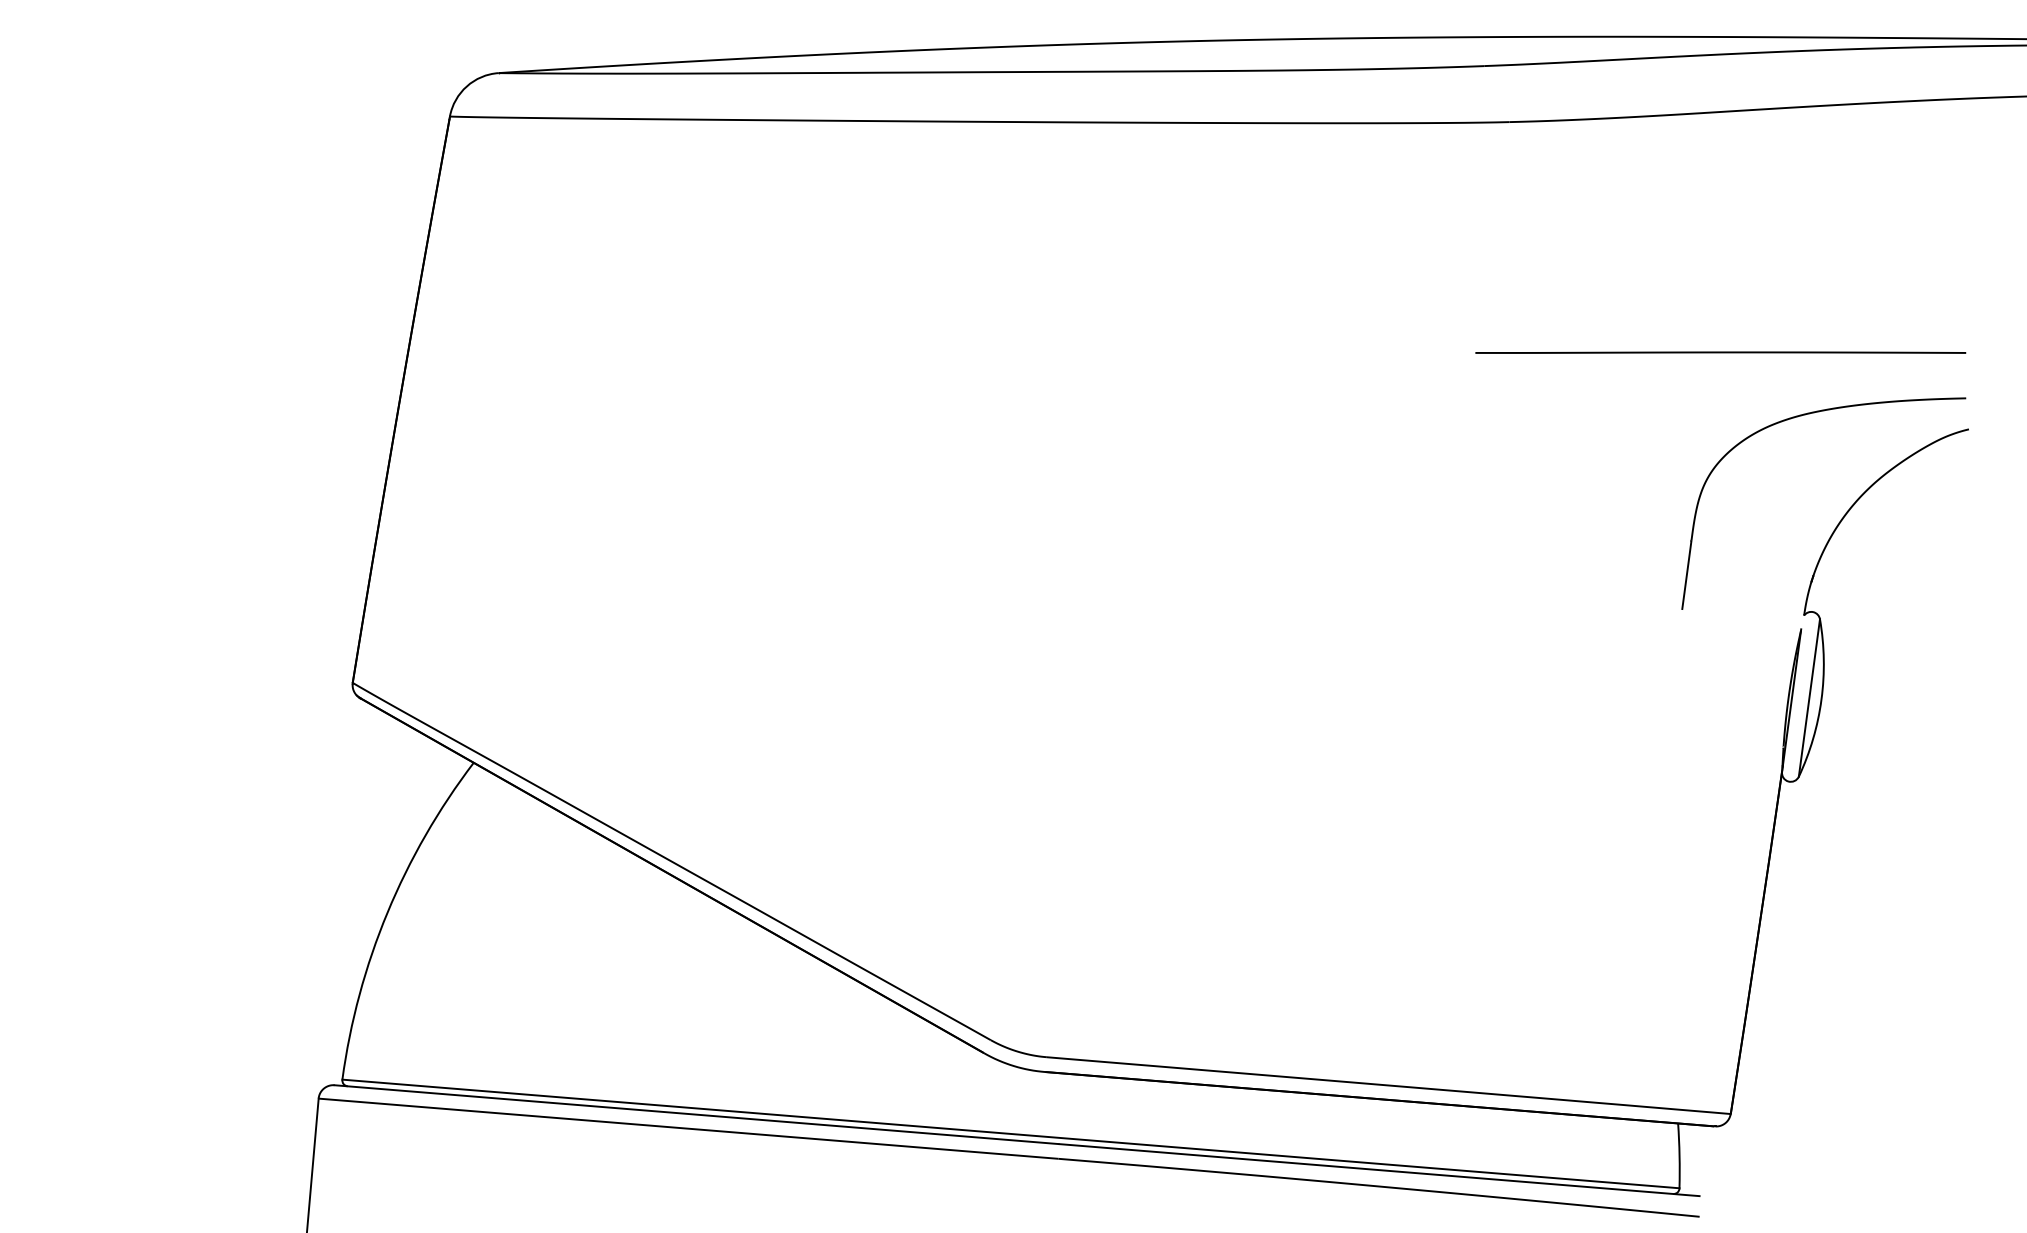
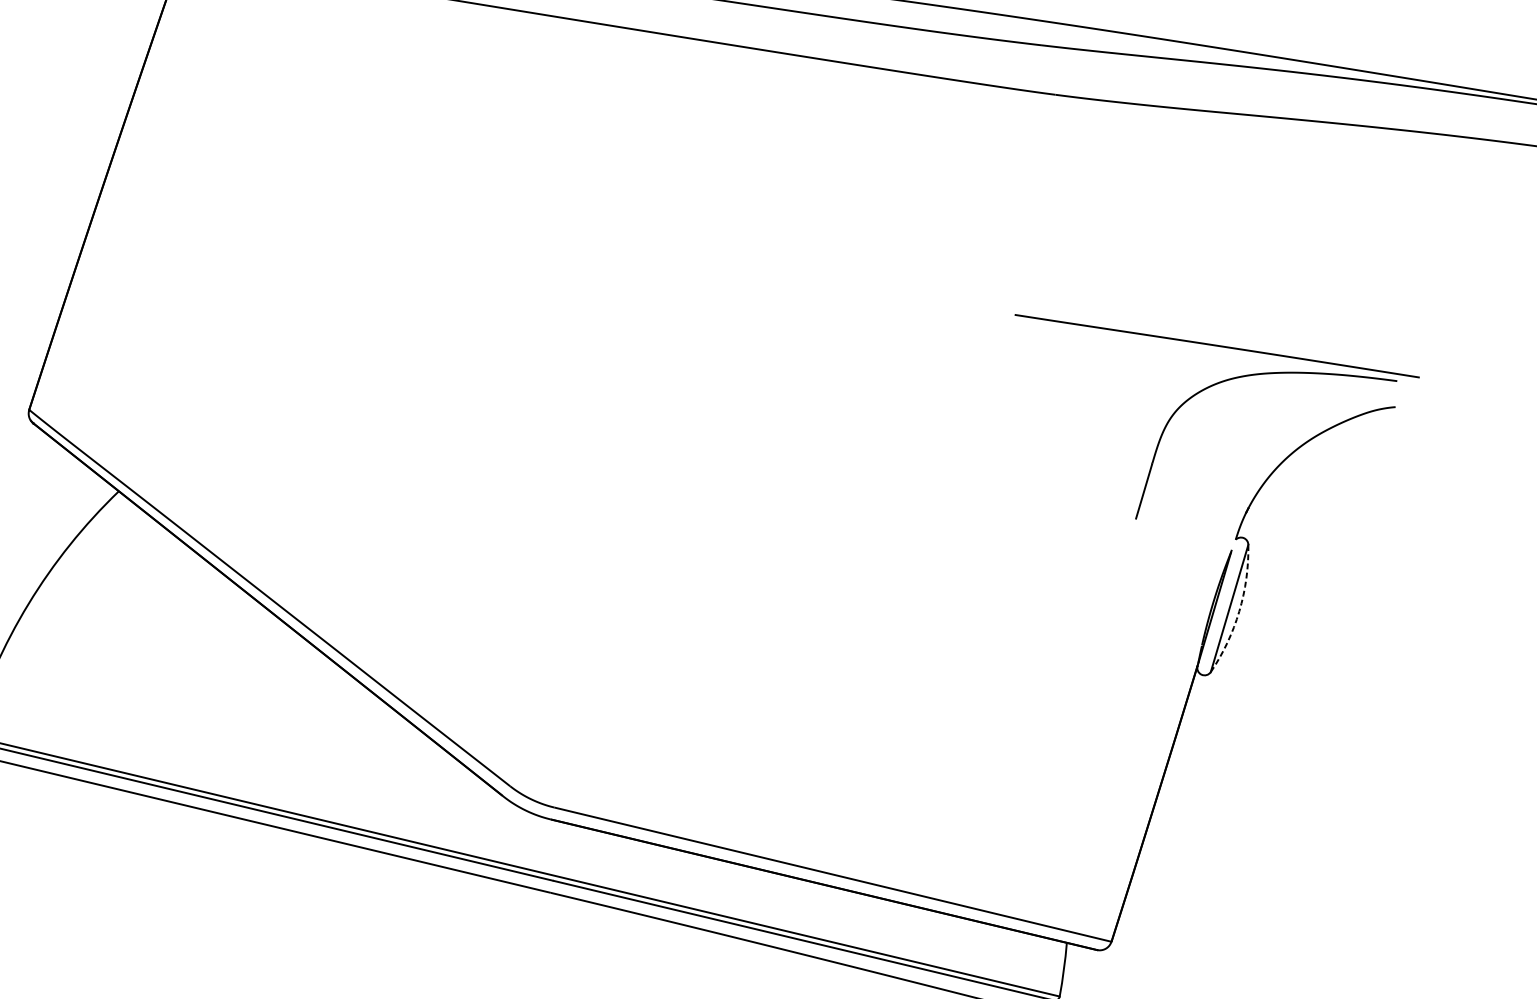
line: (1720, 352) -> (1217, 345), moved
arc: (1821, 699) -> (1239, 611), solid -> dashed

